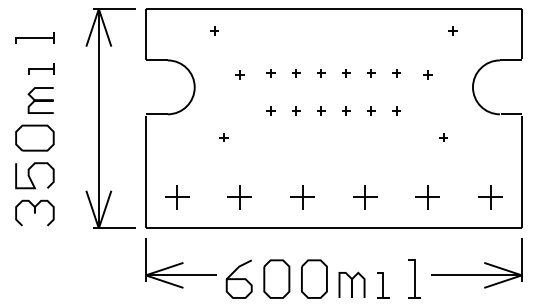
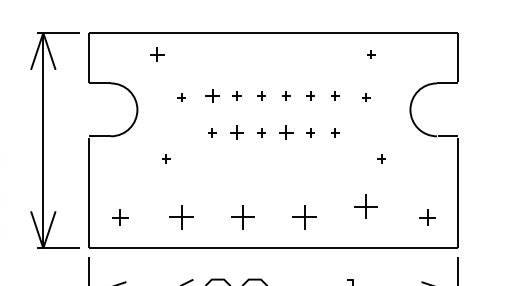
part: (214, 30) -> (156, 54), size x1.6
part: (452, 30) -> (370, 54), moved
part: (270, 73) -> (211, 96), size x1.6
part: (296, 110) -> (237, 132), size x1.6
part: (346, 110) -> (286, 132), size x1.6
part: (177, 197) -> (120, 217), size x0.7
part: (427, 197) -> (365, 207), moved
part: (490, 197) -> (427, 217), size x0.7

